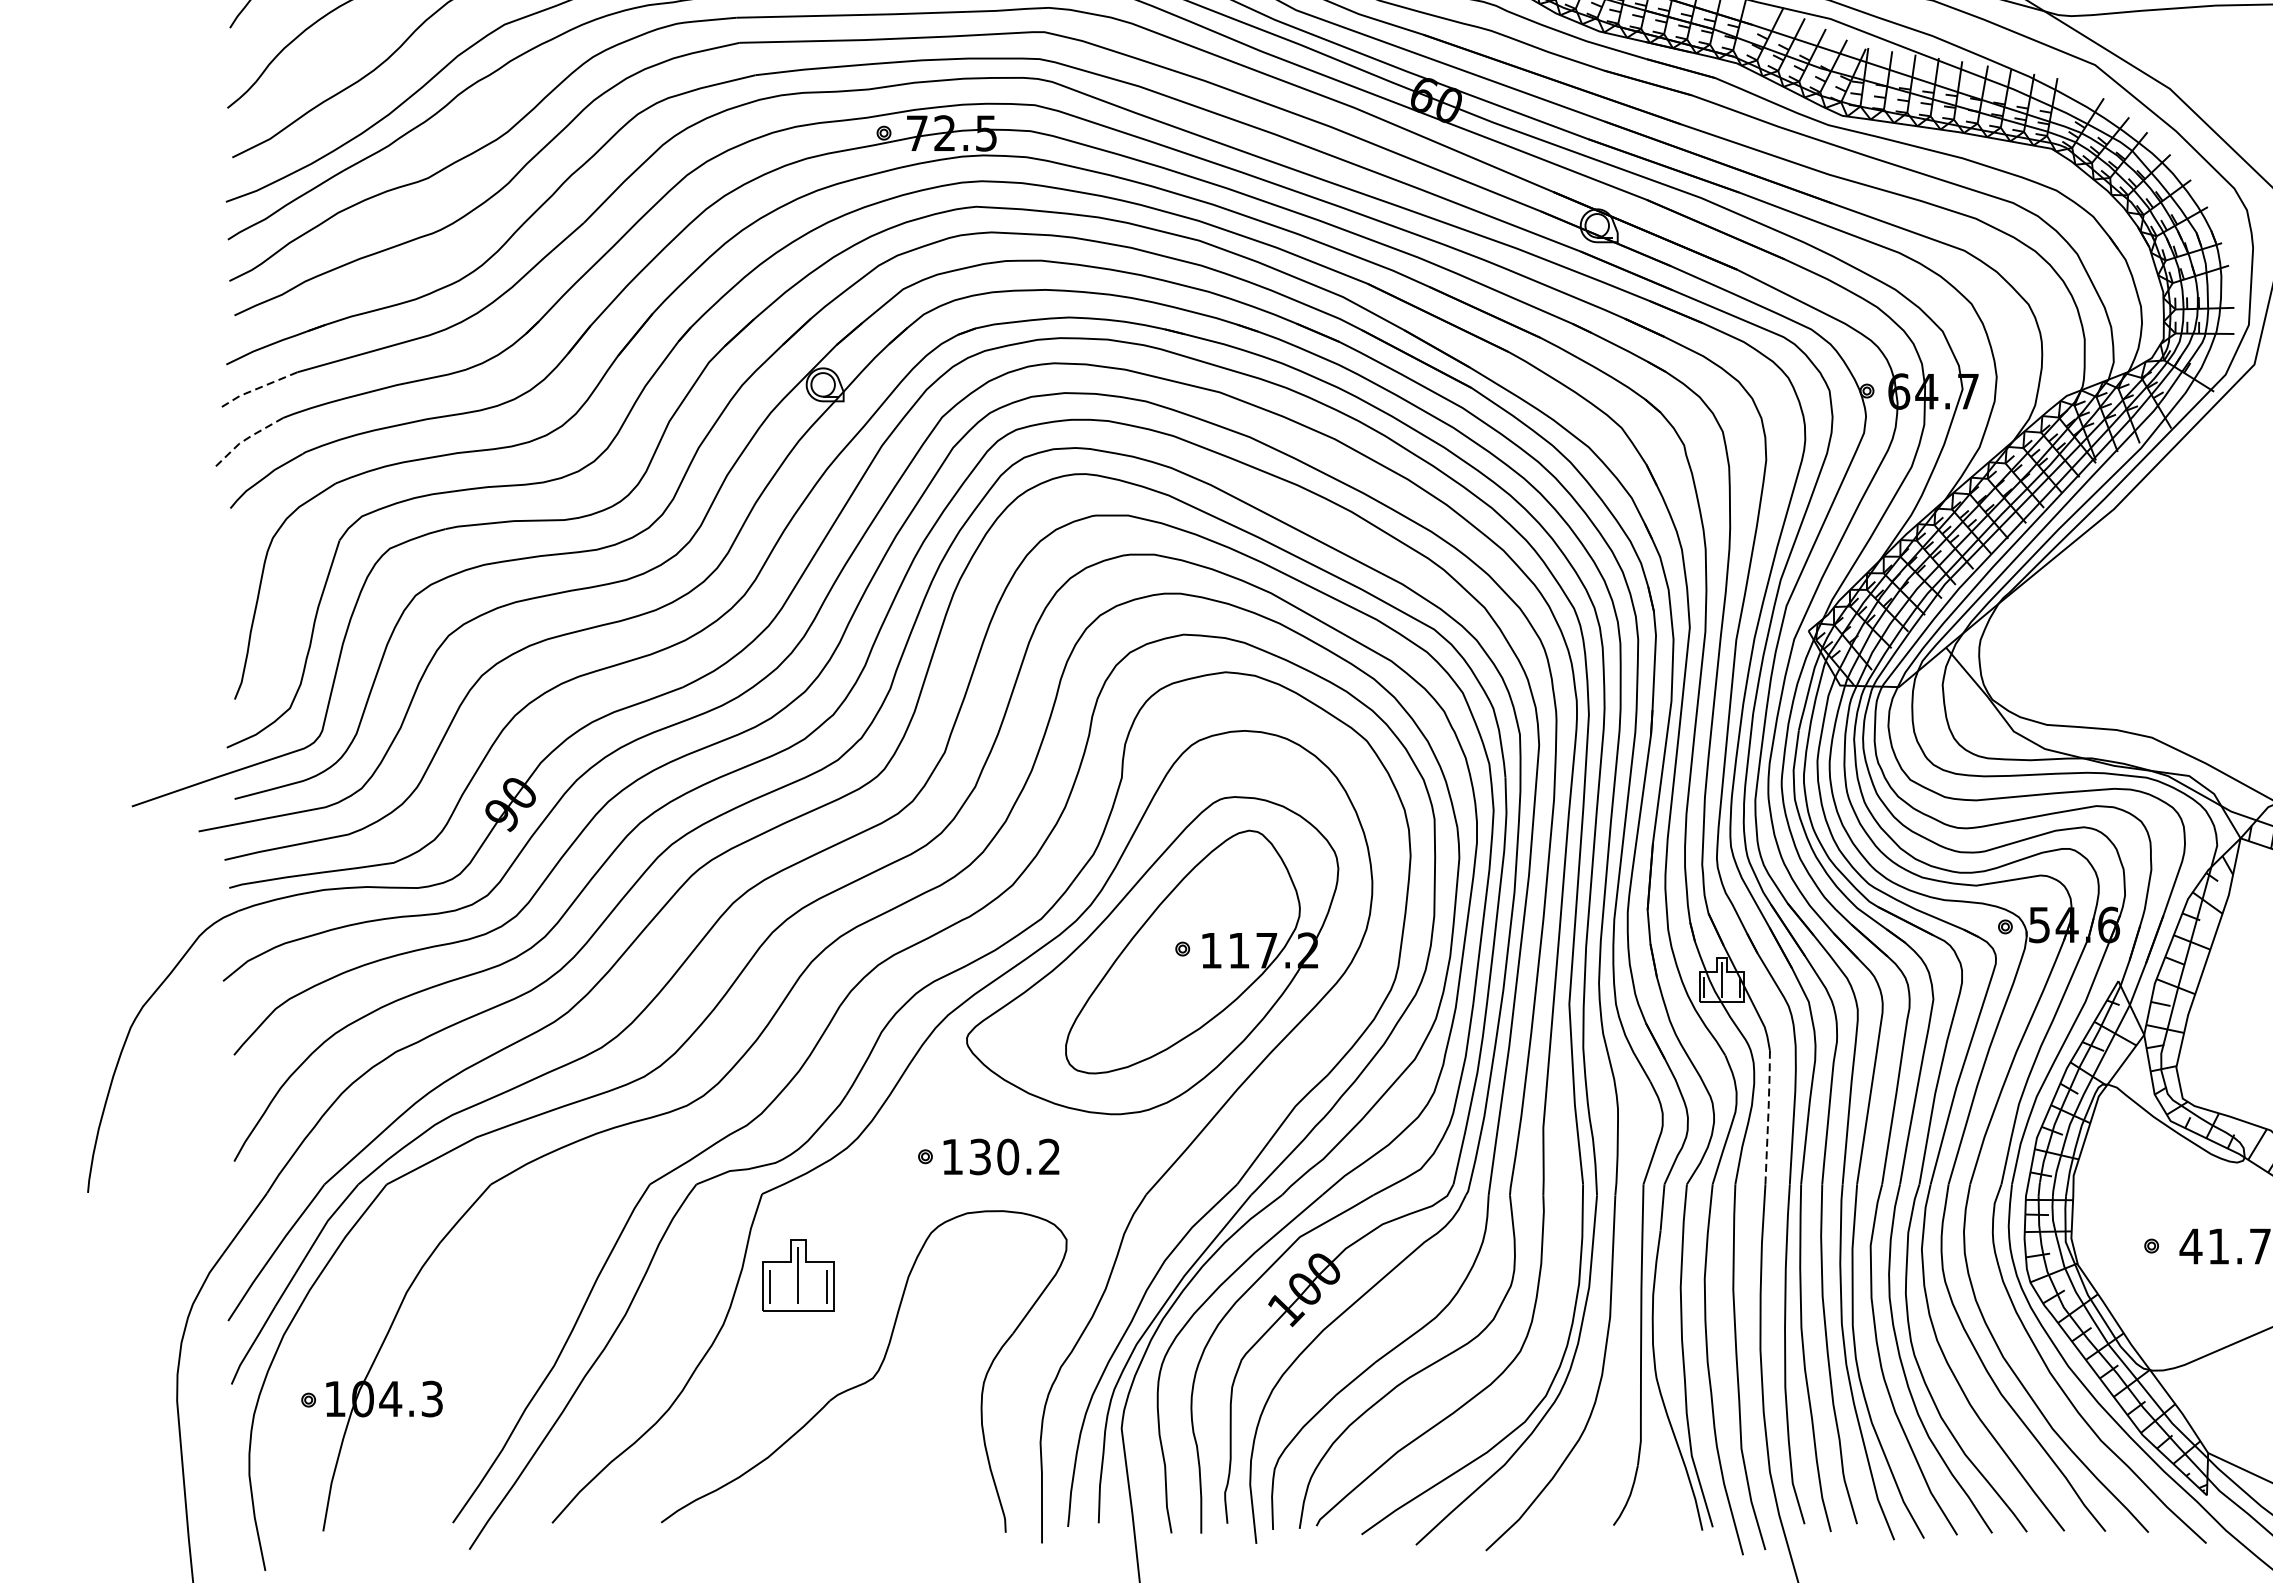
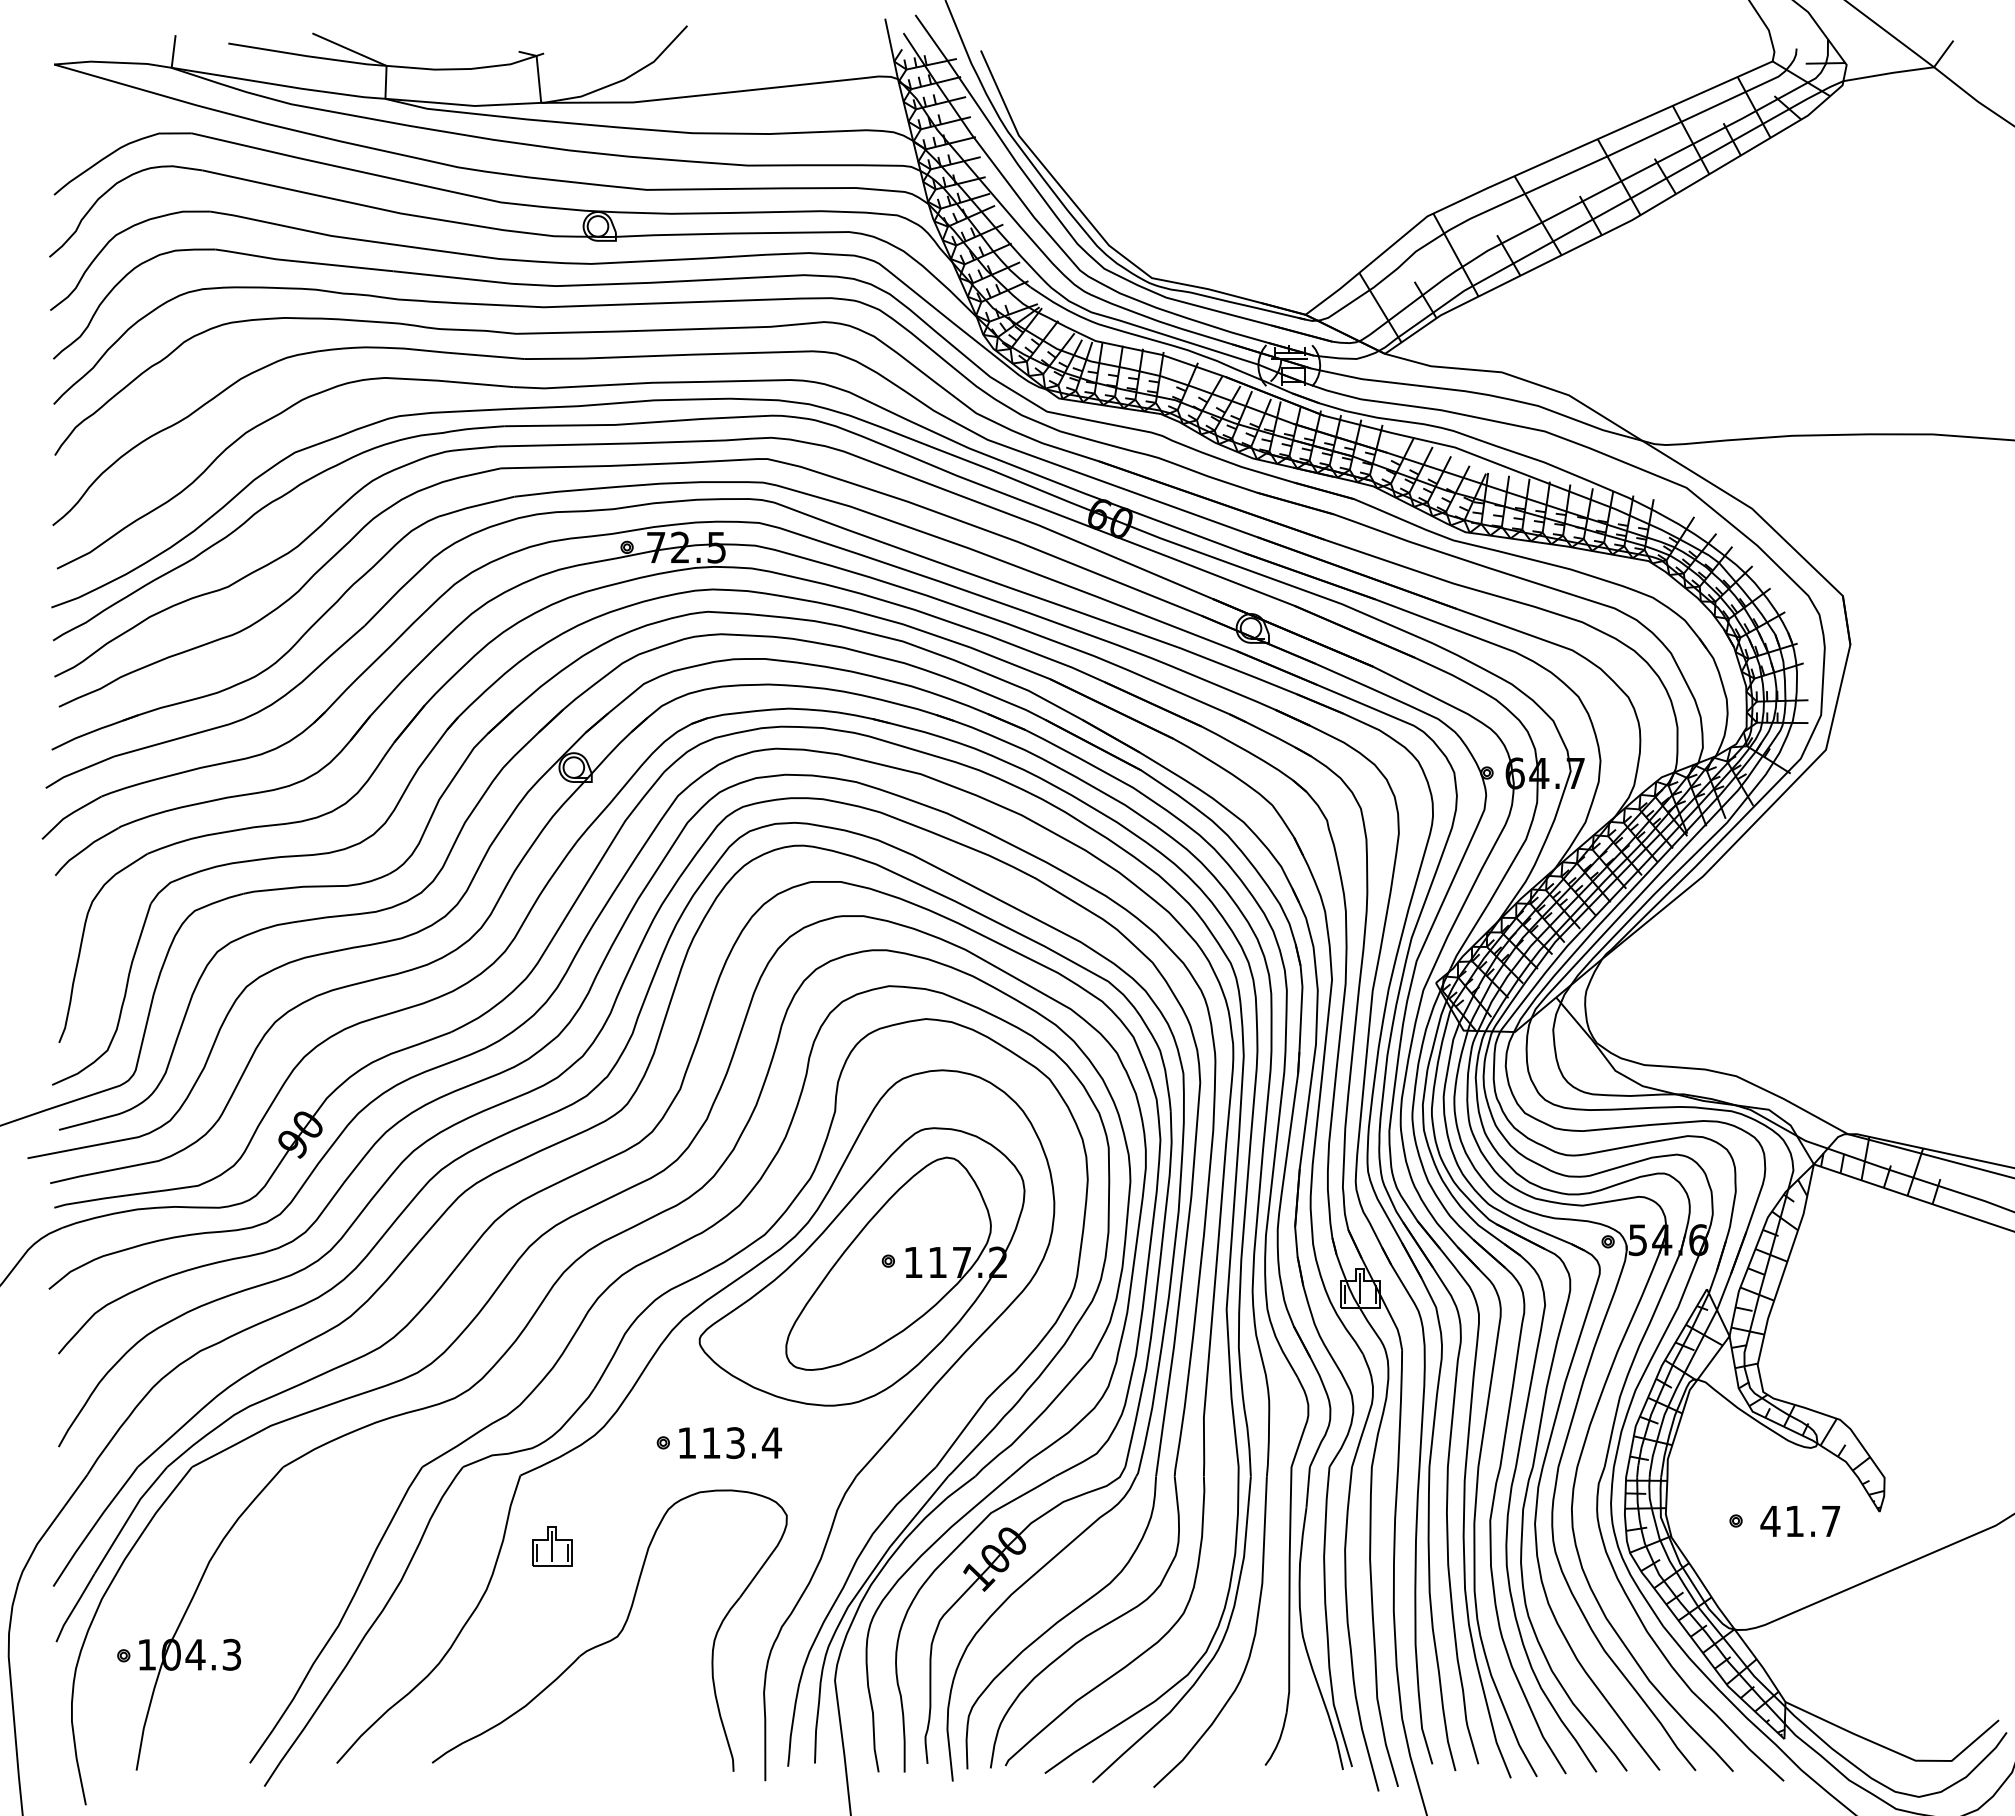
line: (256, 389) -> (78, 771), dashed -> solid
line: (245, 439) -> (68, 815), dashed -> solid
line: (1768, 1116) -> (1400, 1407), dashed -> solid
text: (1015, 1157) -> (742, 1443), 130.2 -> 113.4
part: (798, 1275) -> (552, 1546), size x0.62

